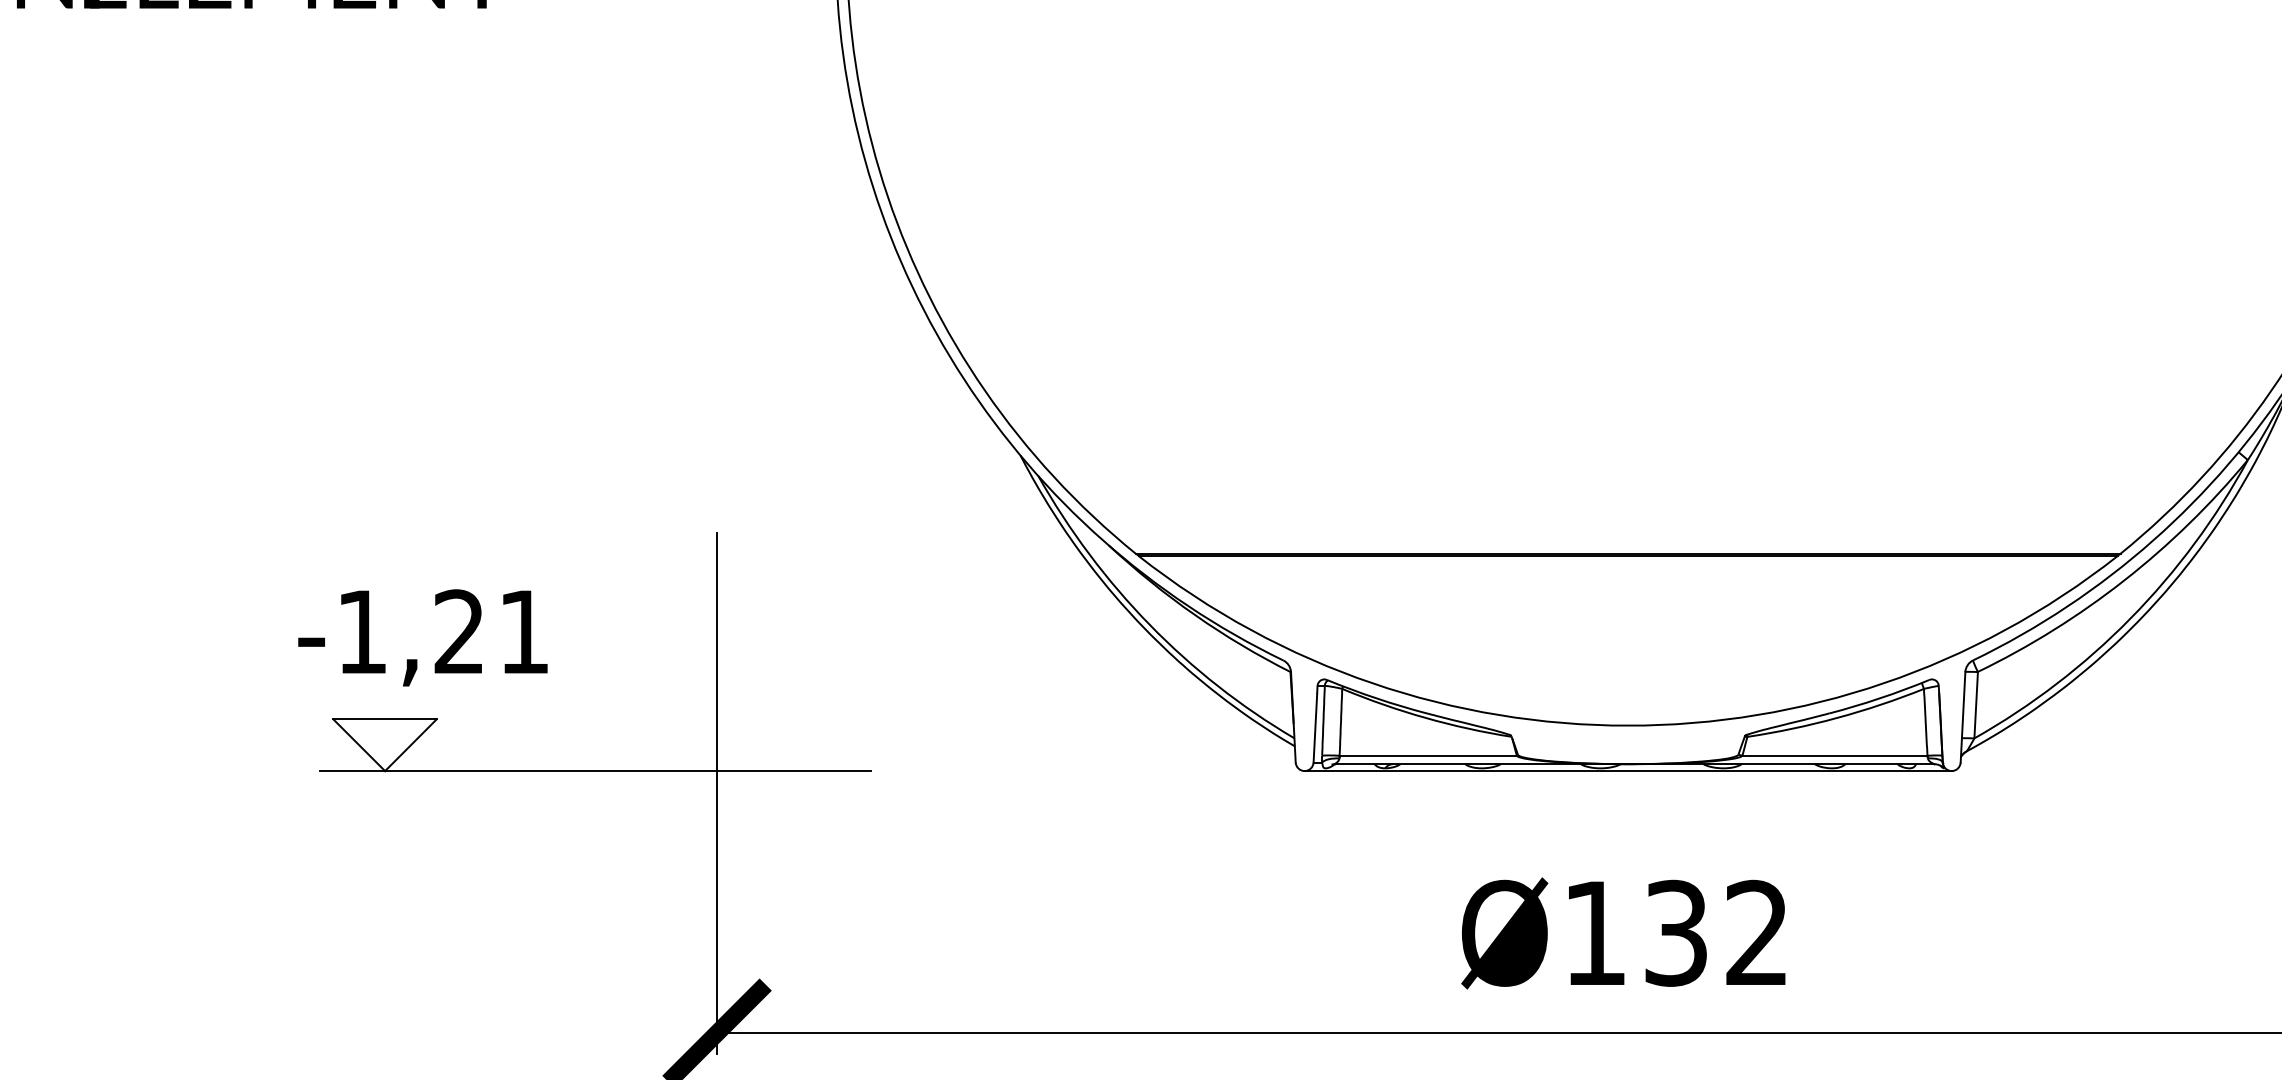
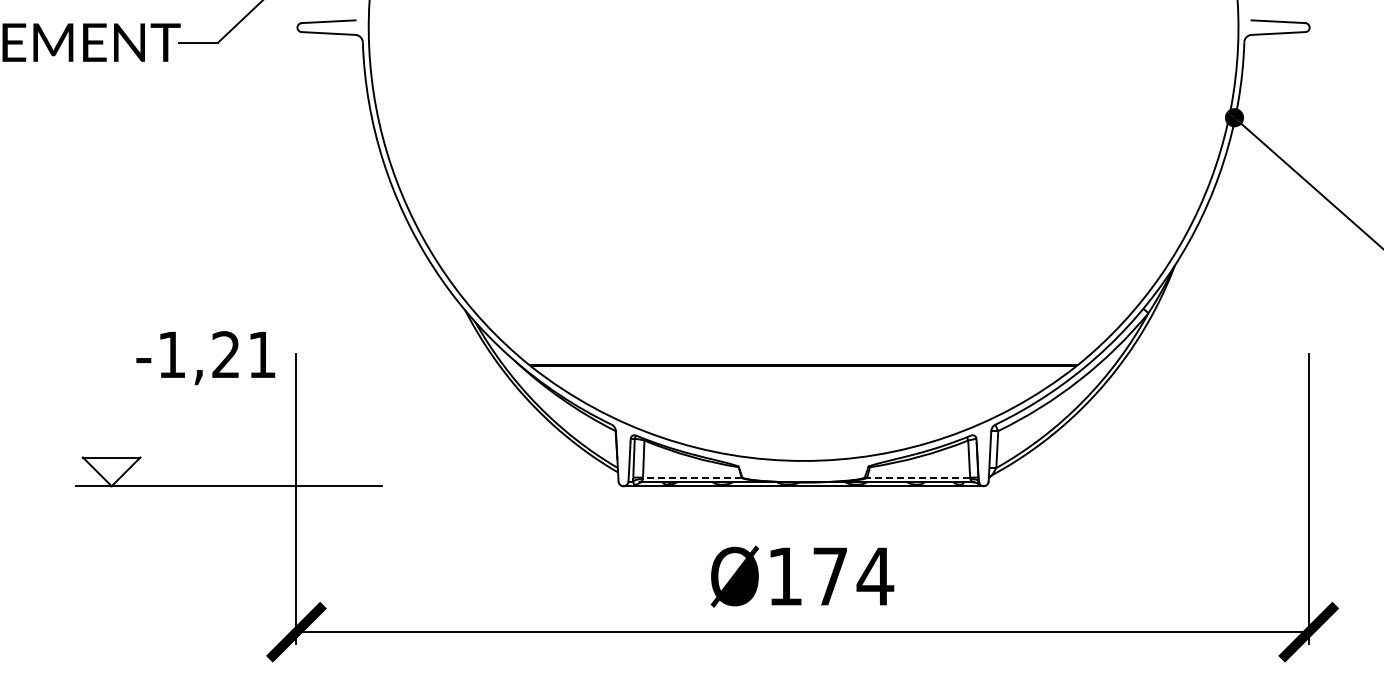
text: (422, 638) -> (205, 358), moved
line: (1426, 755) -> (691, 477), solid -> dashed
line: (1834, 755) -> (918, 477), solid -> dashed
text: (1717, 933) -> (853, 576), Ø132 -> Ø174

